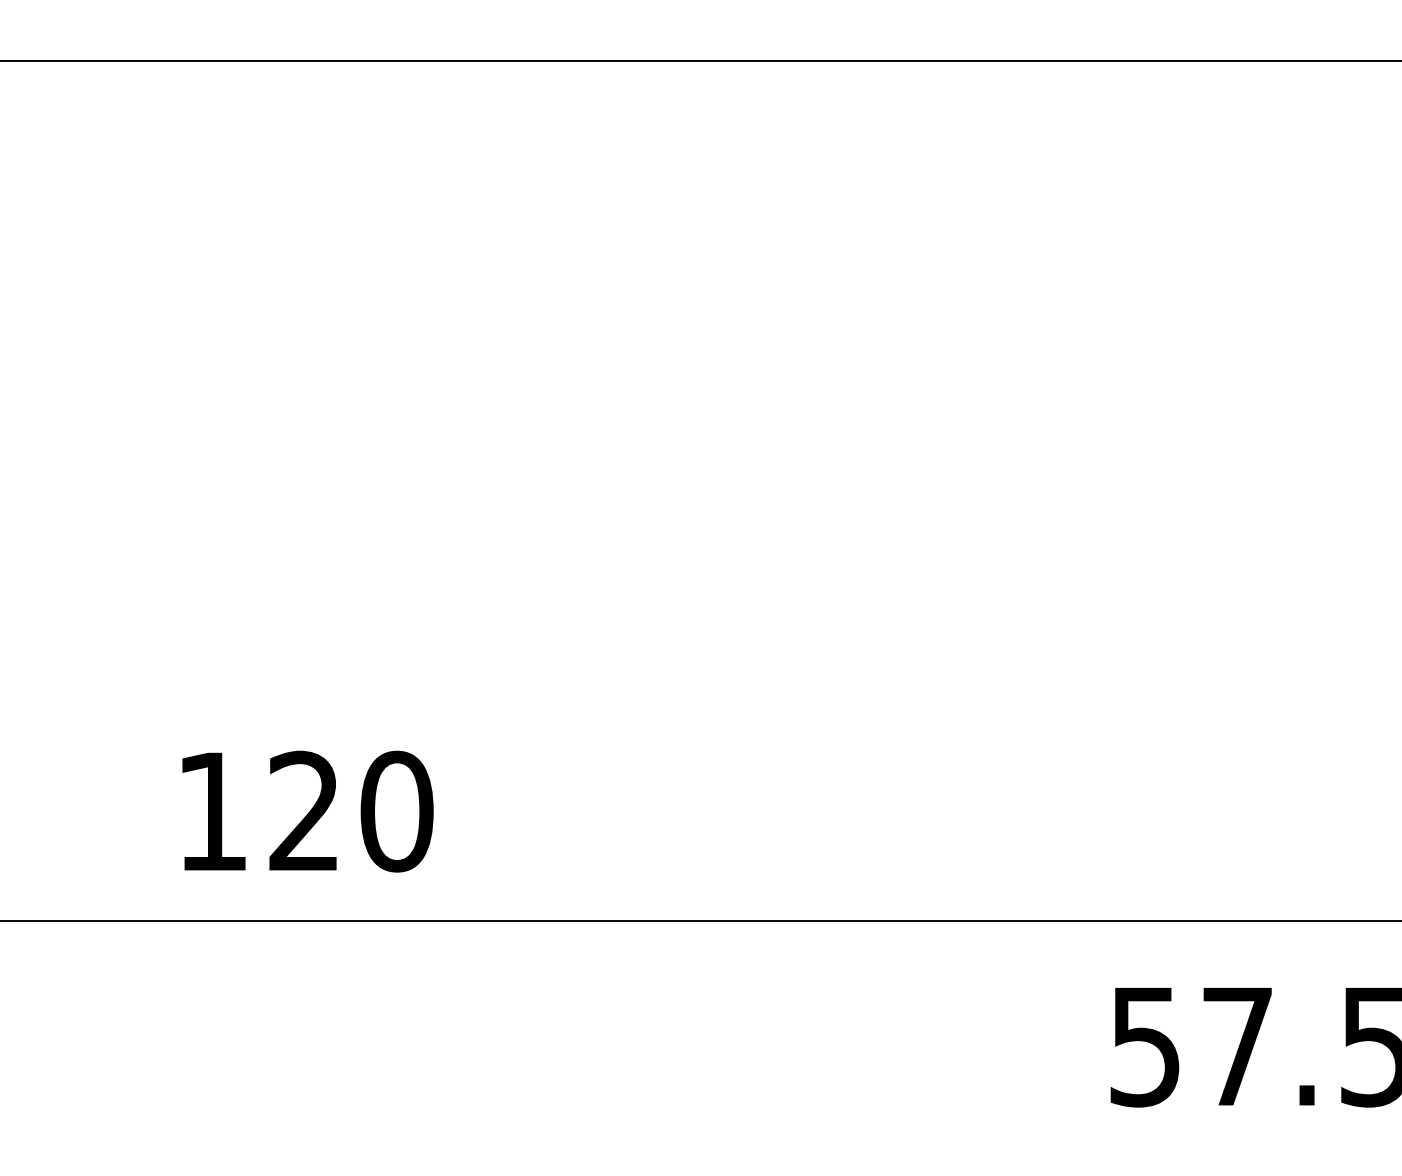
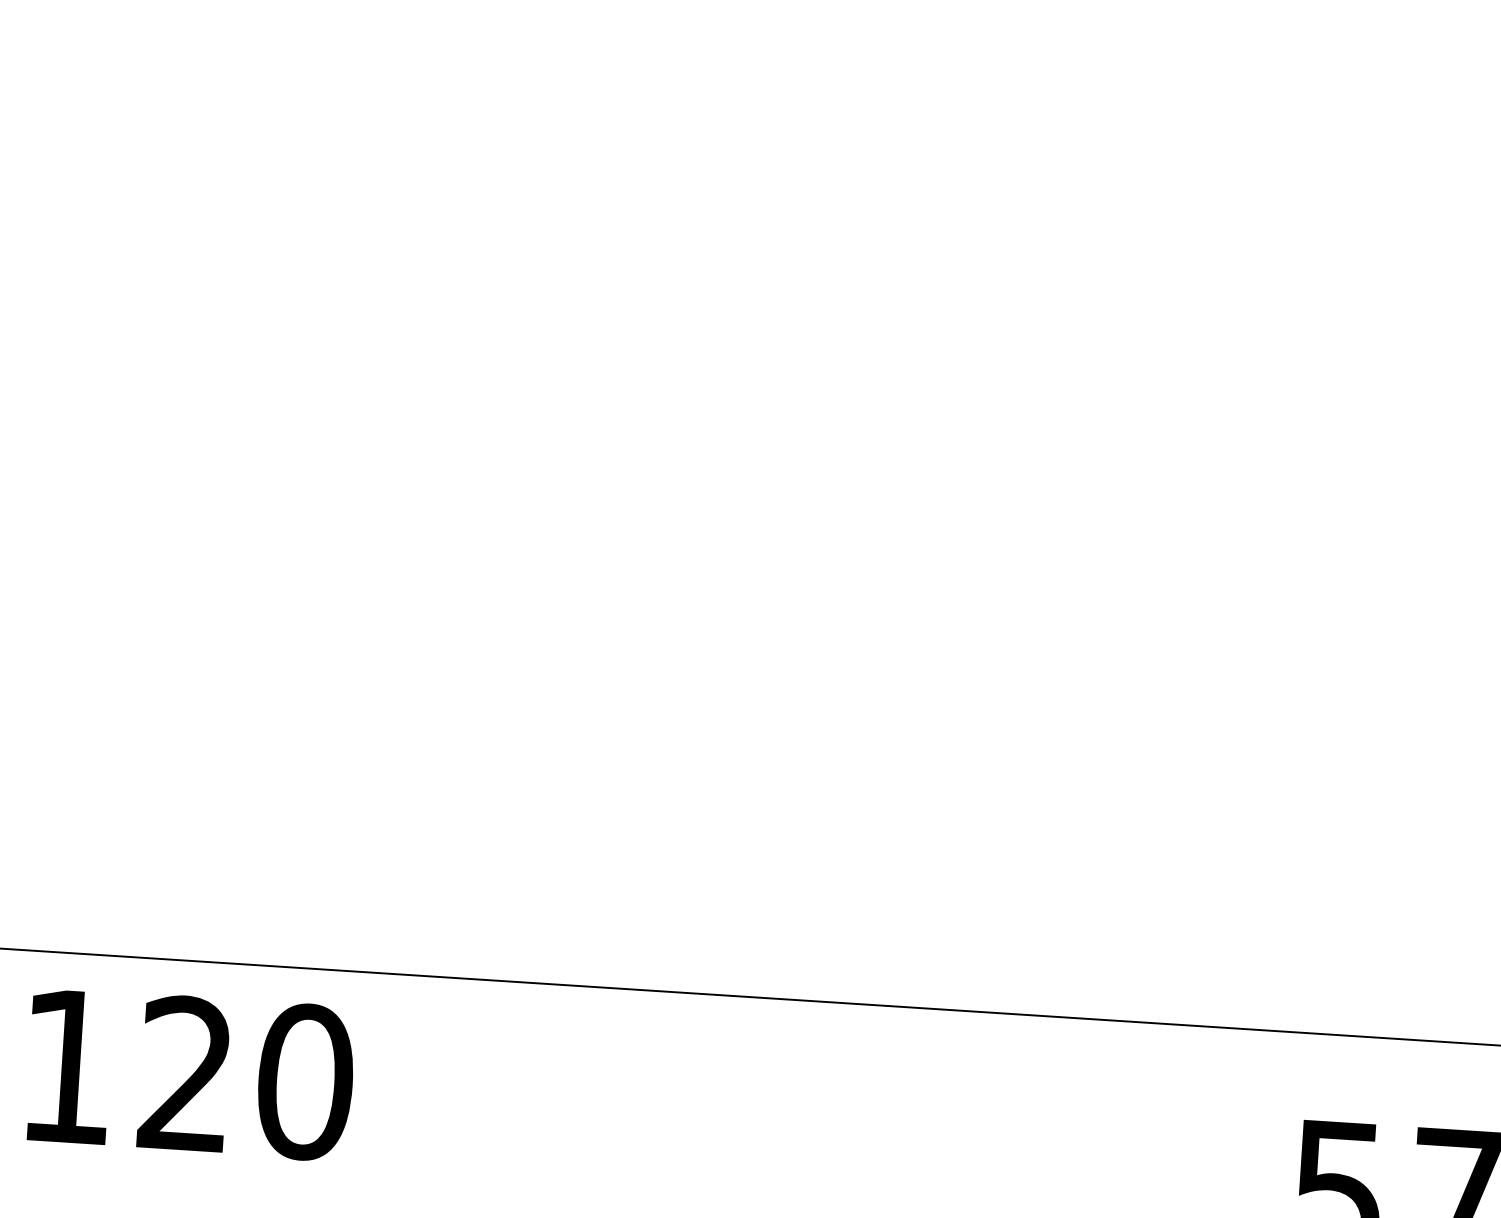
text: (307, 811) -> (190, 1074), moved

